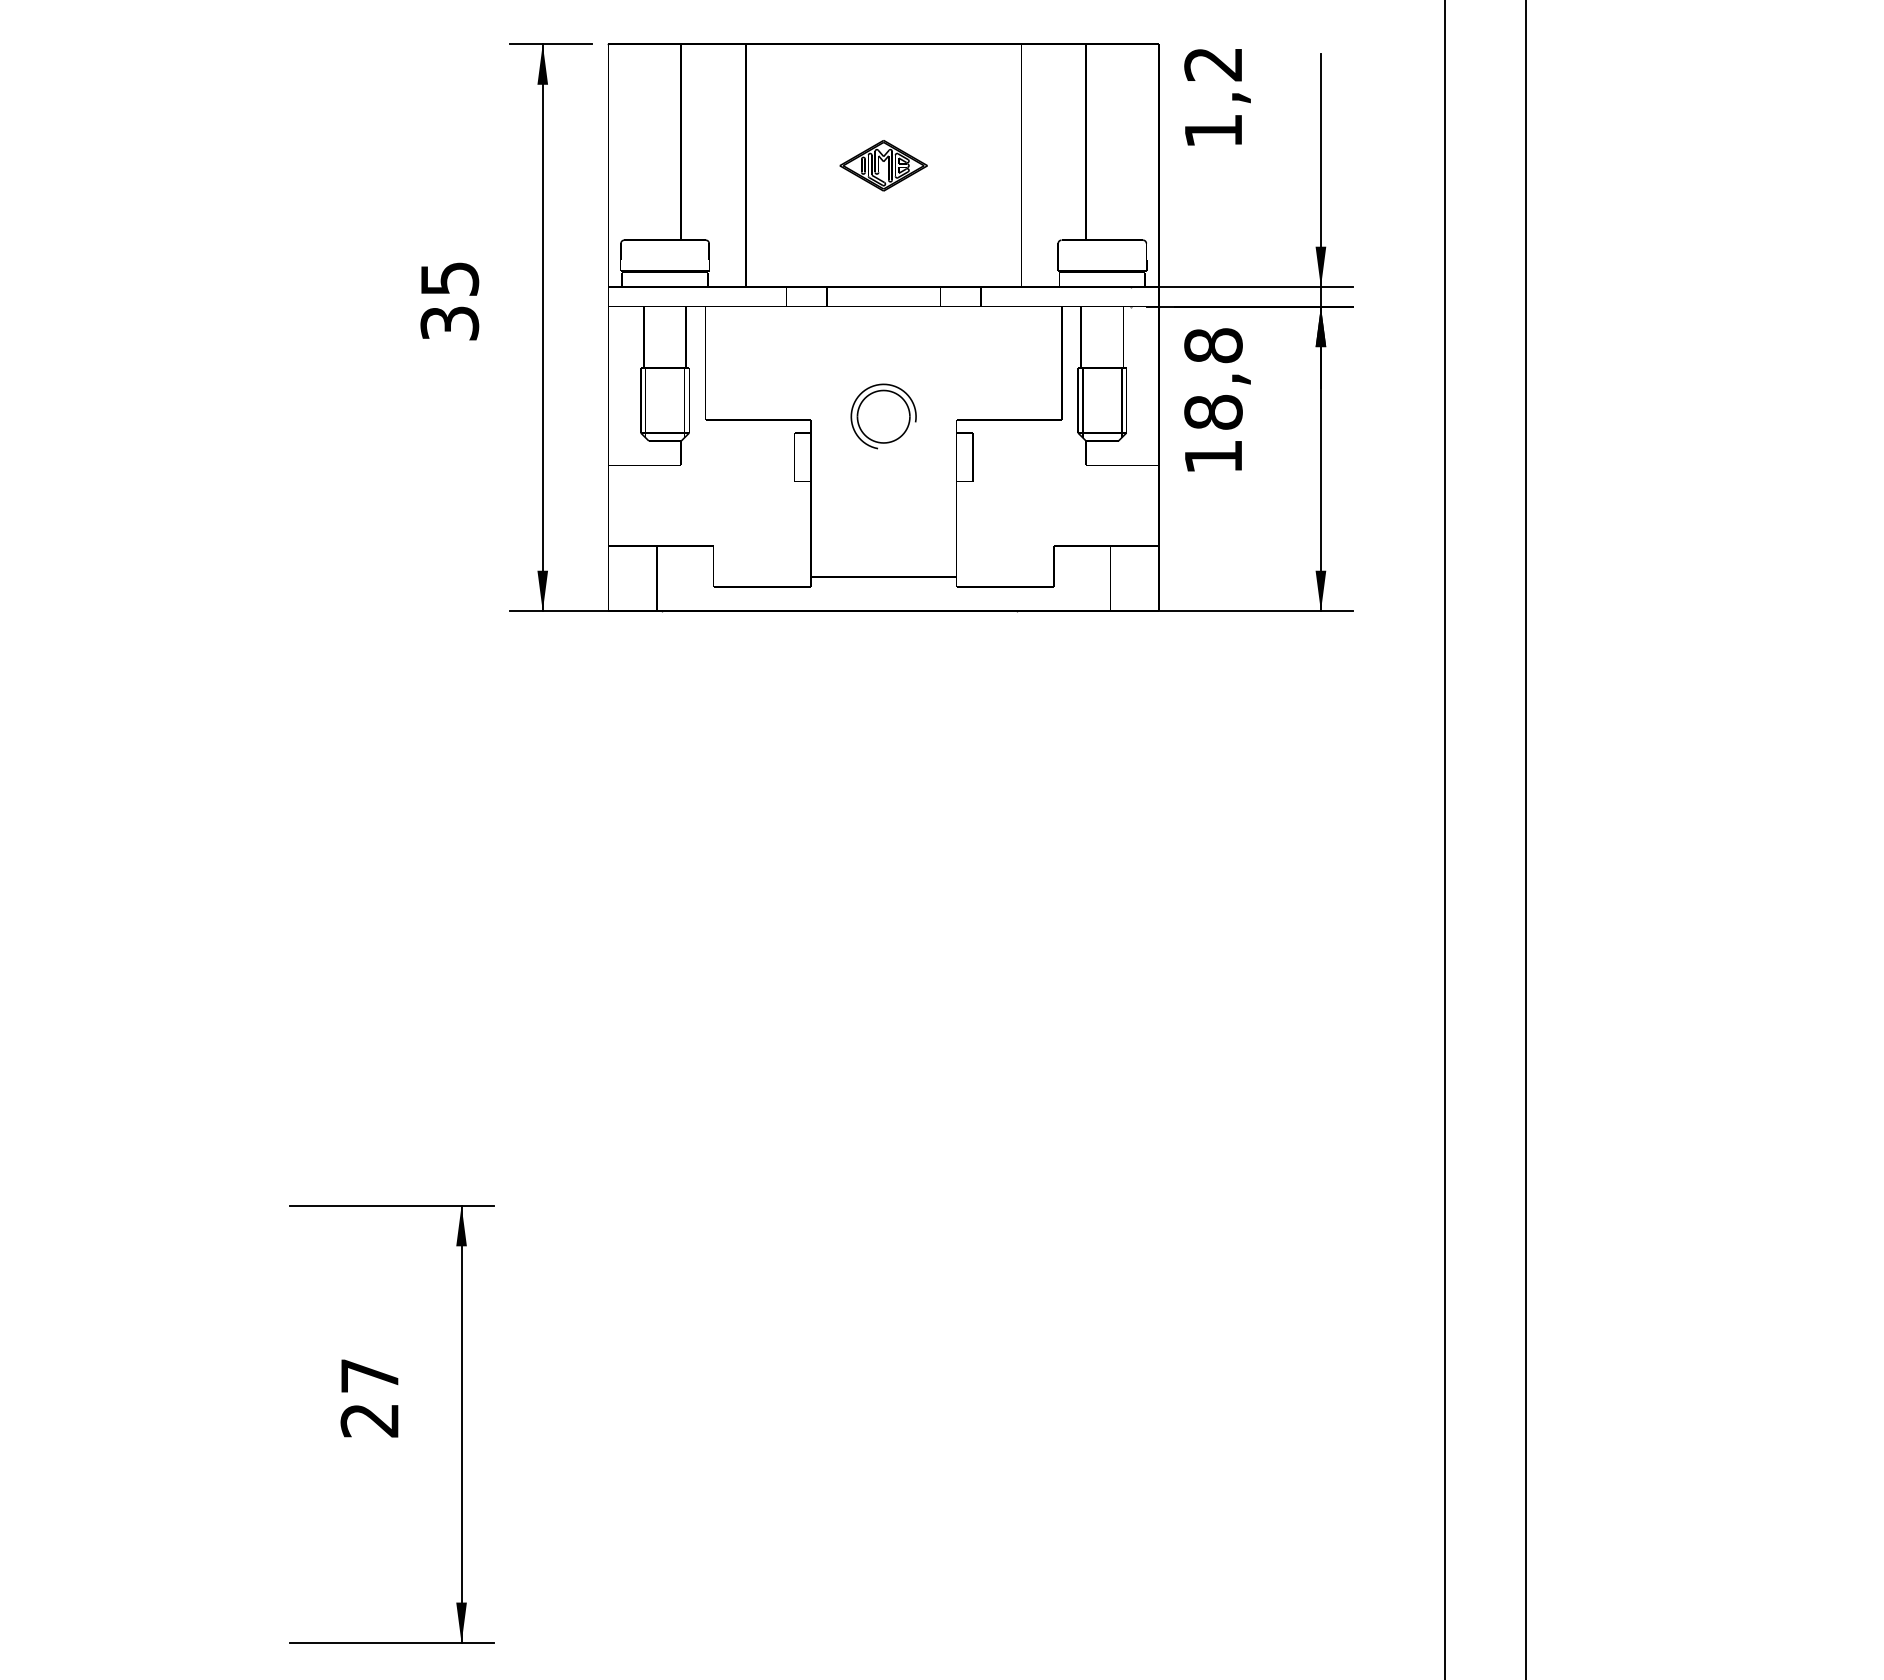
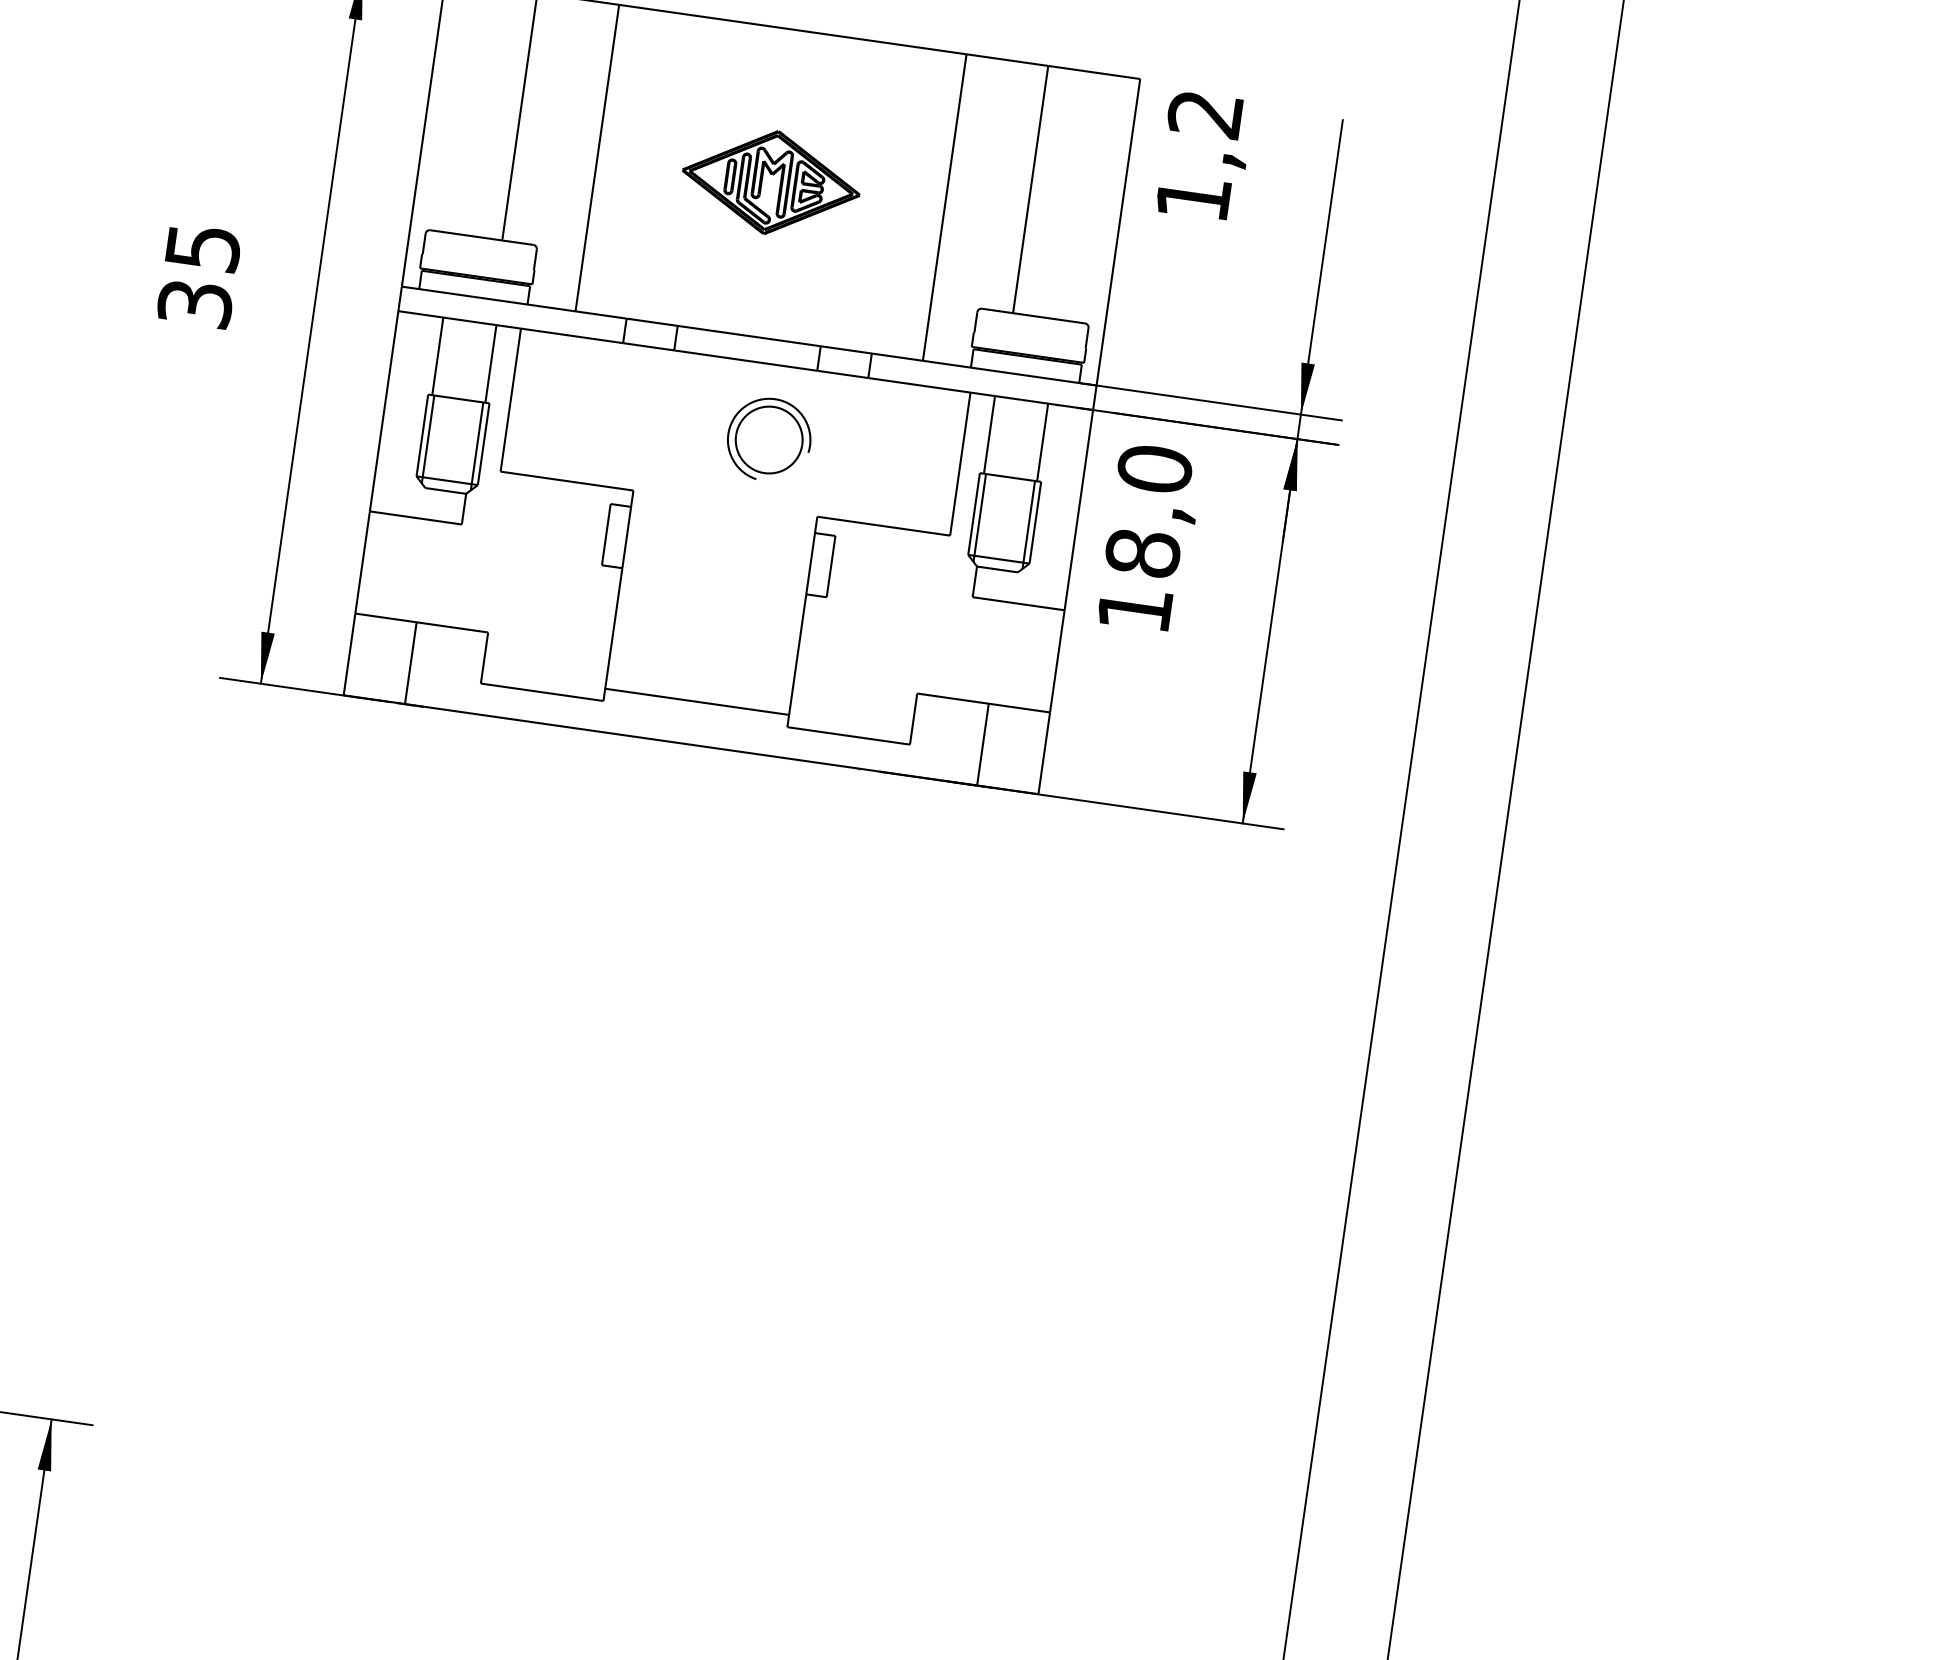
part: (883, 165) -> (770, 182), size x1.6
text: (1213, 345) -> (1154, 468), 18,8 -> 18,0
part: (883, 416) -> (768, 439), moved

